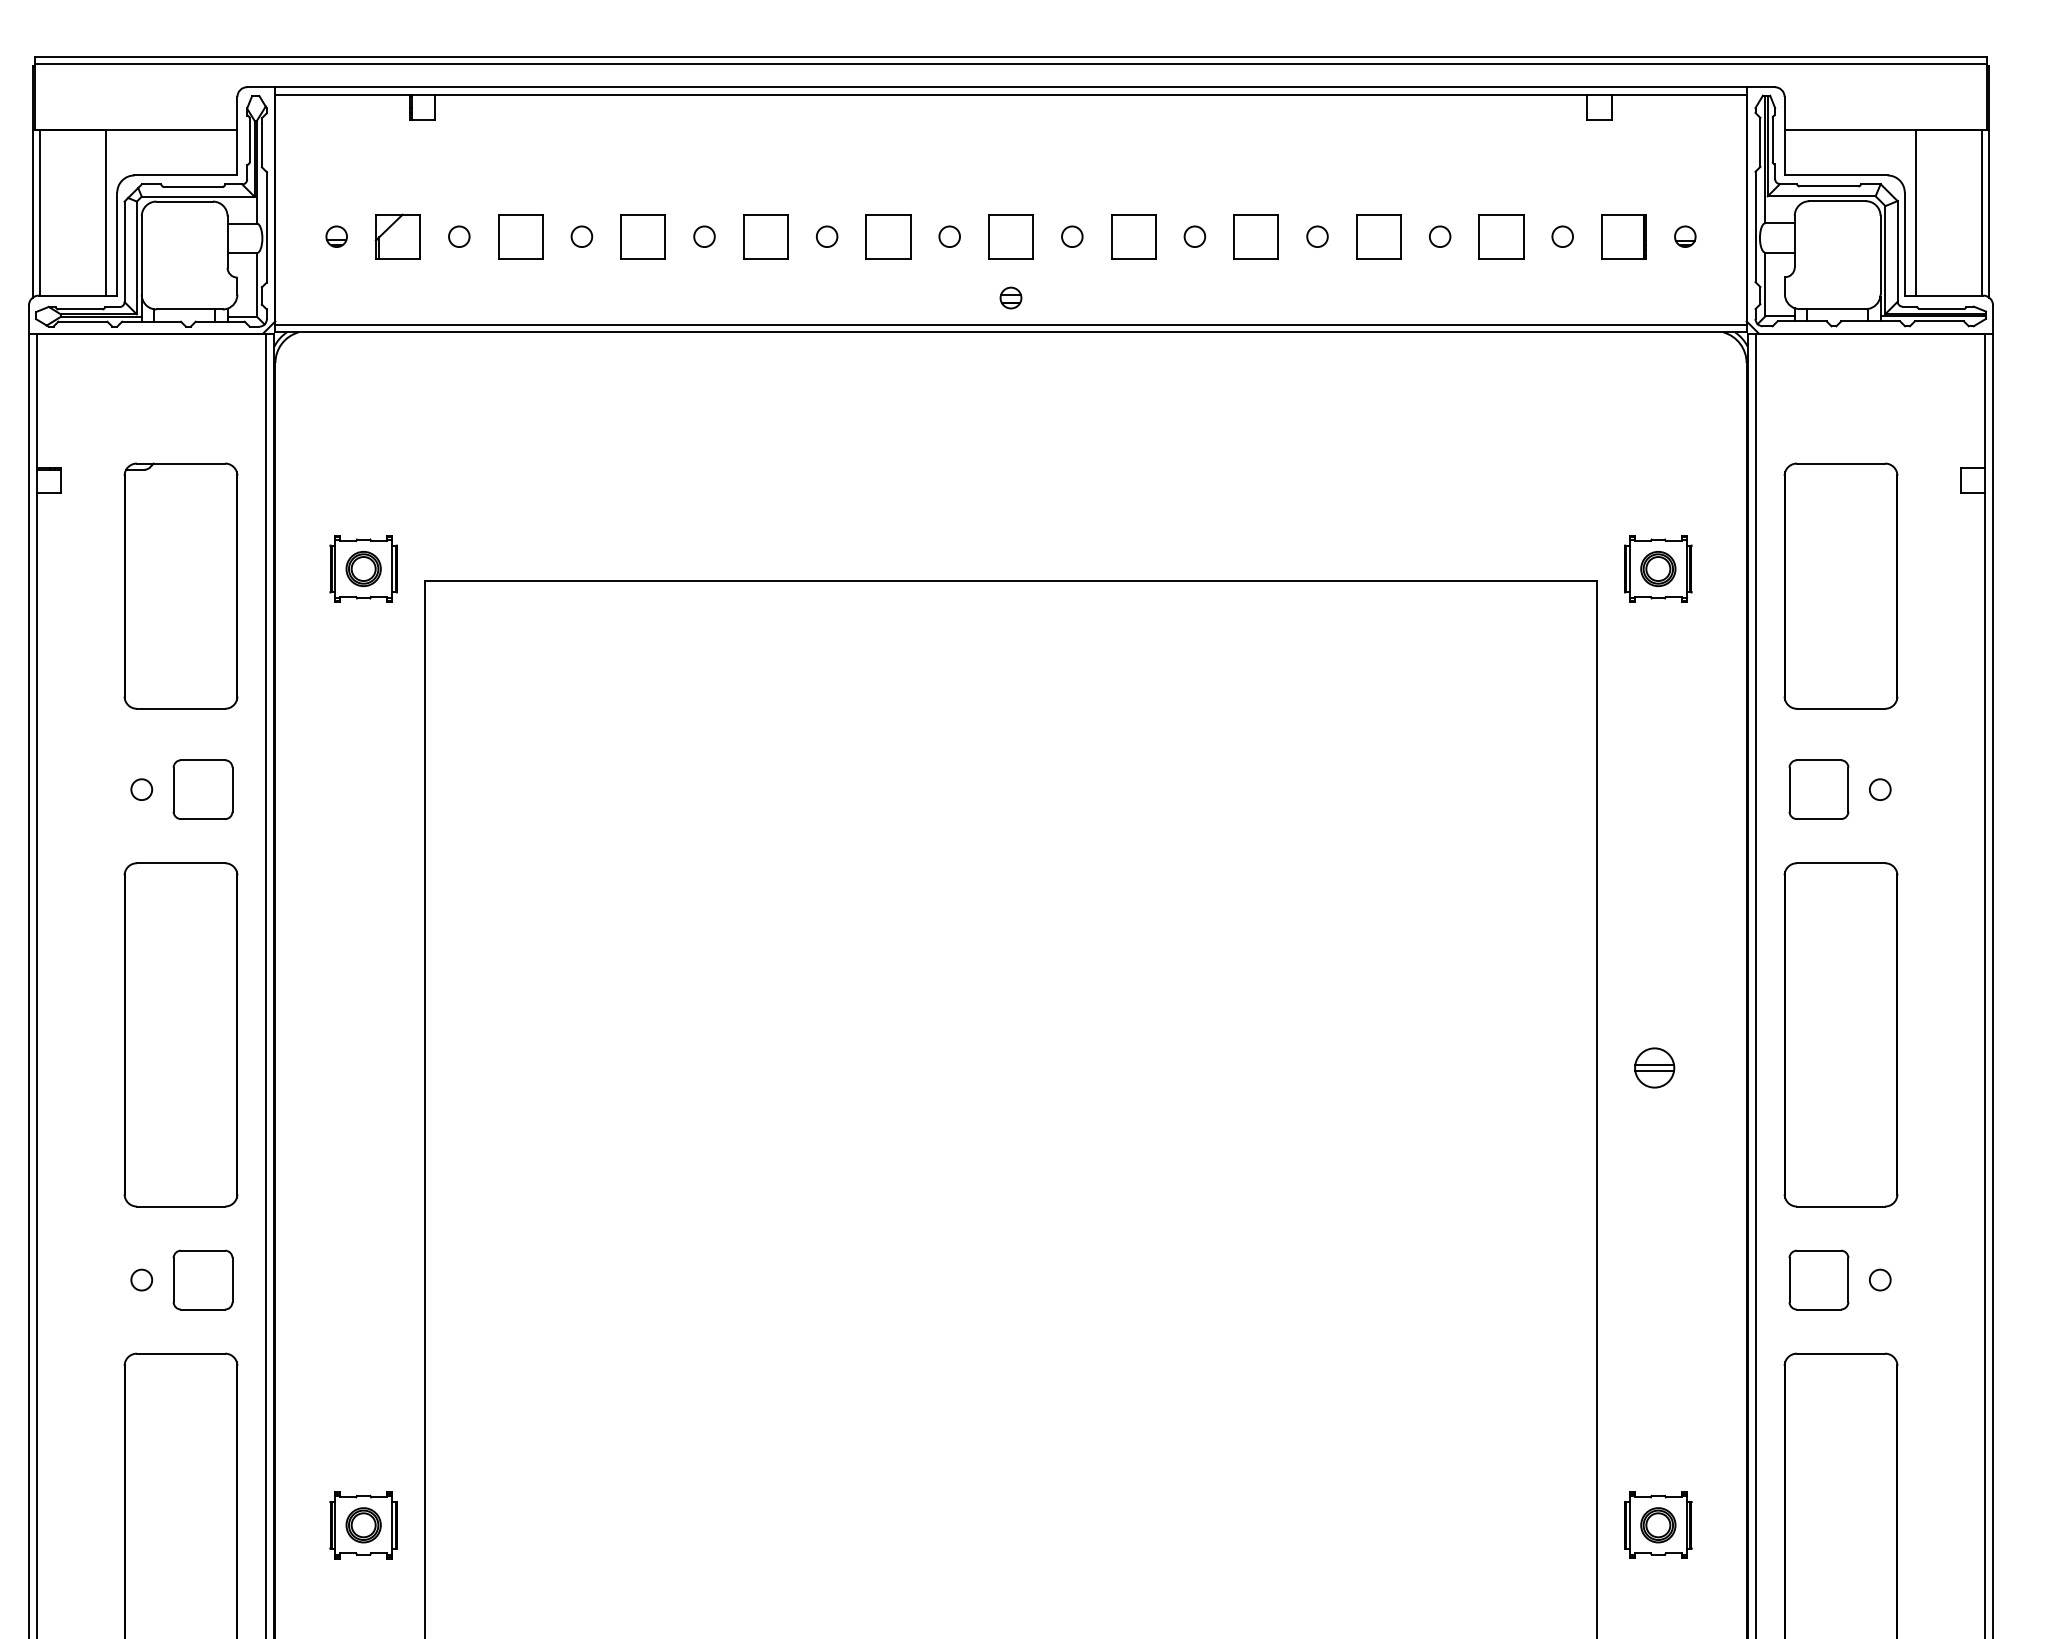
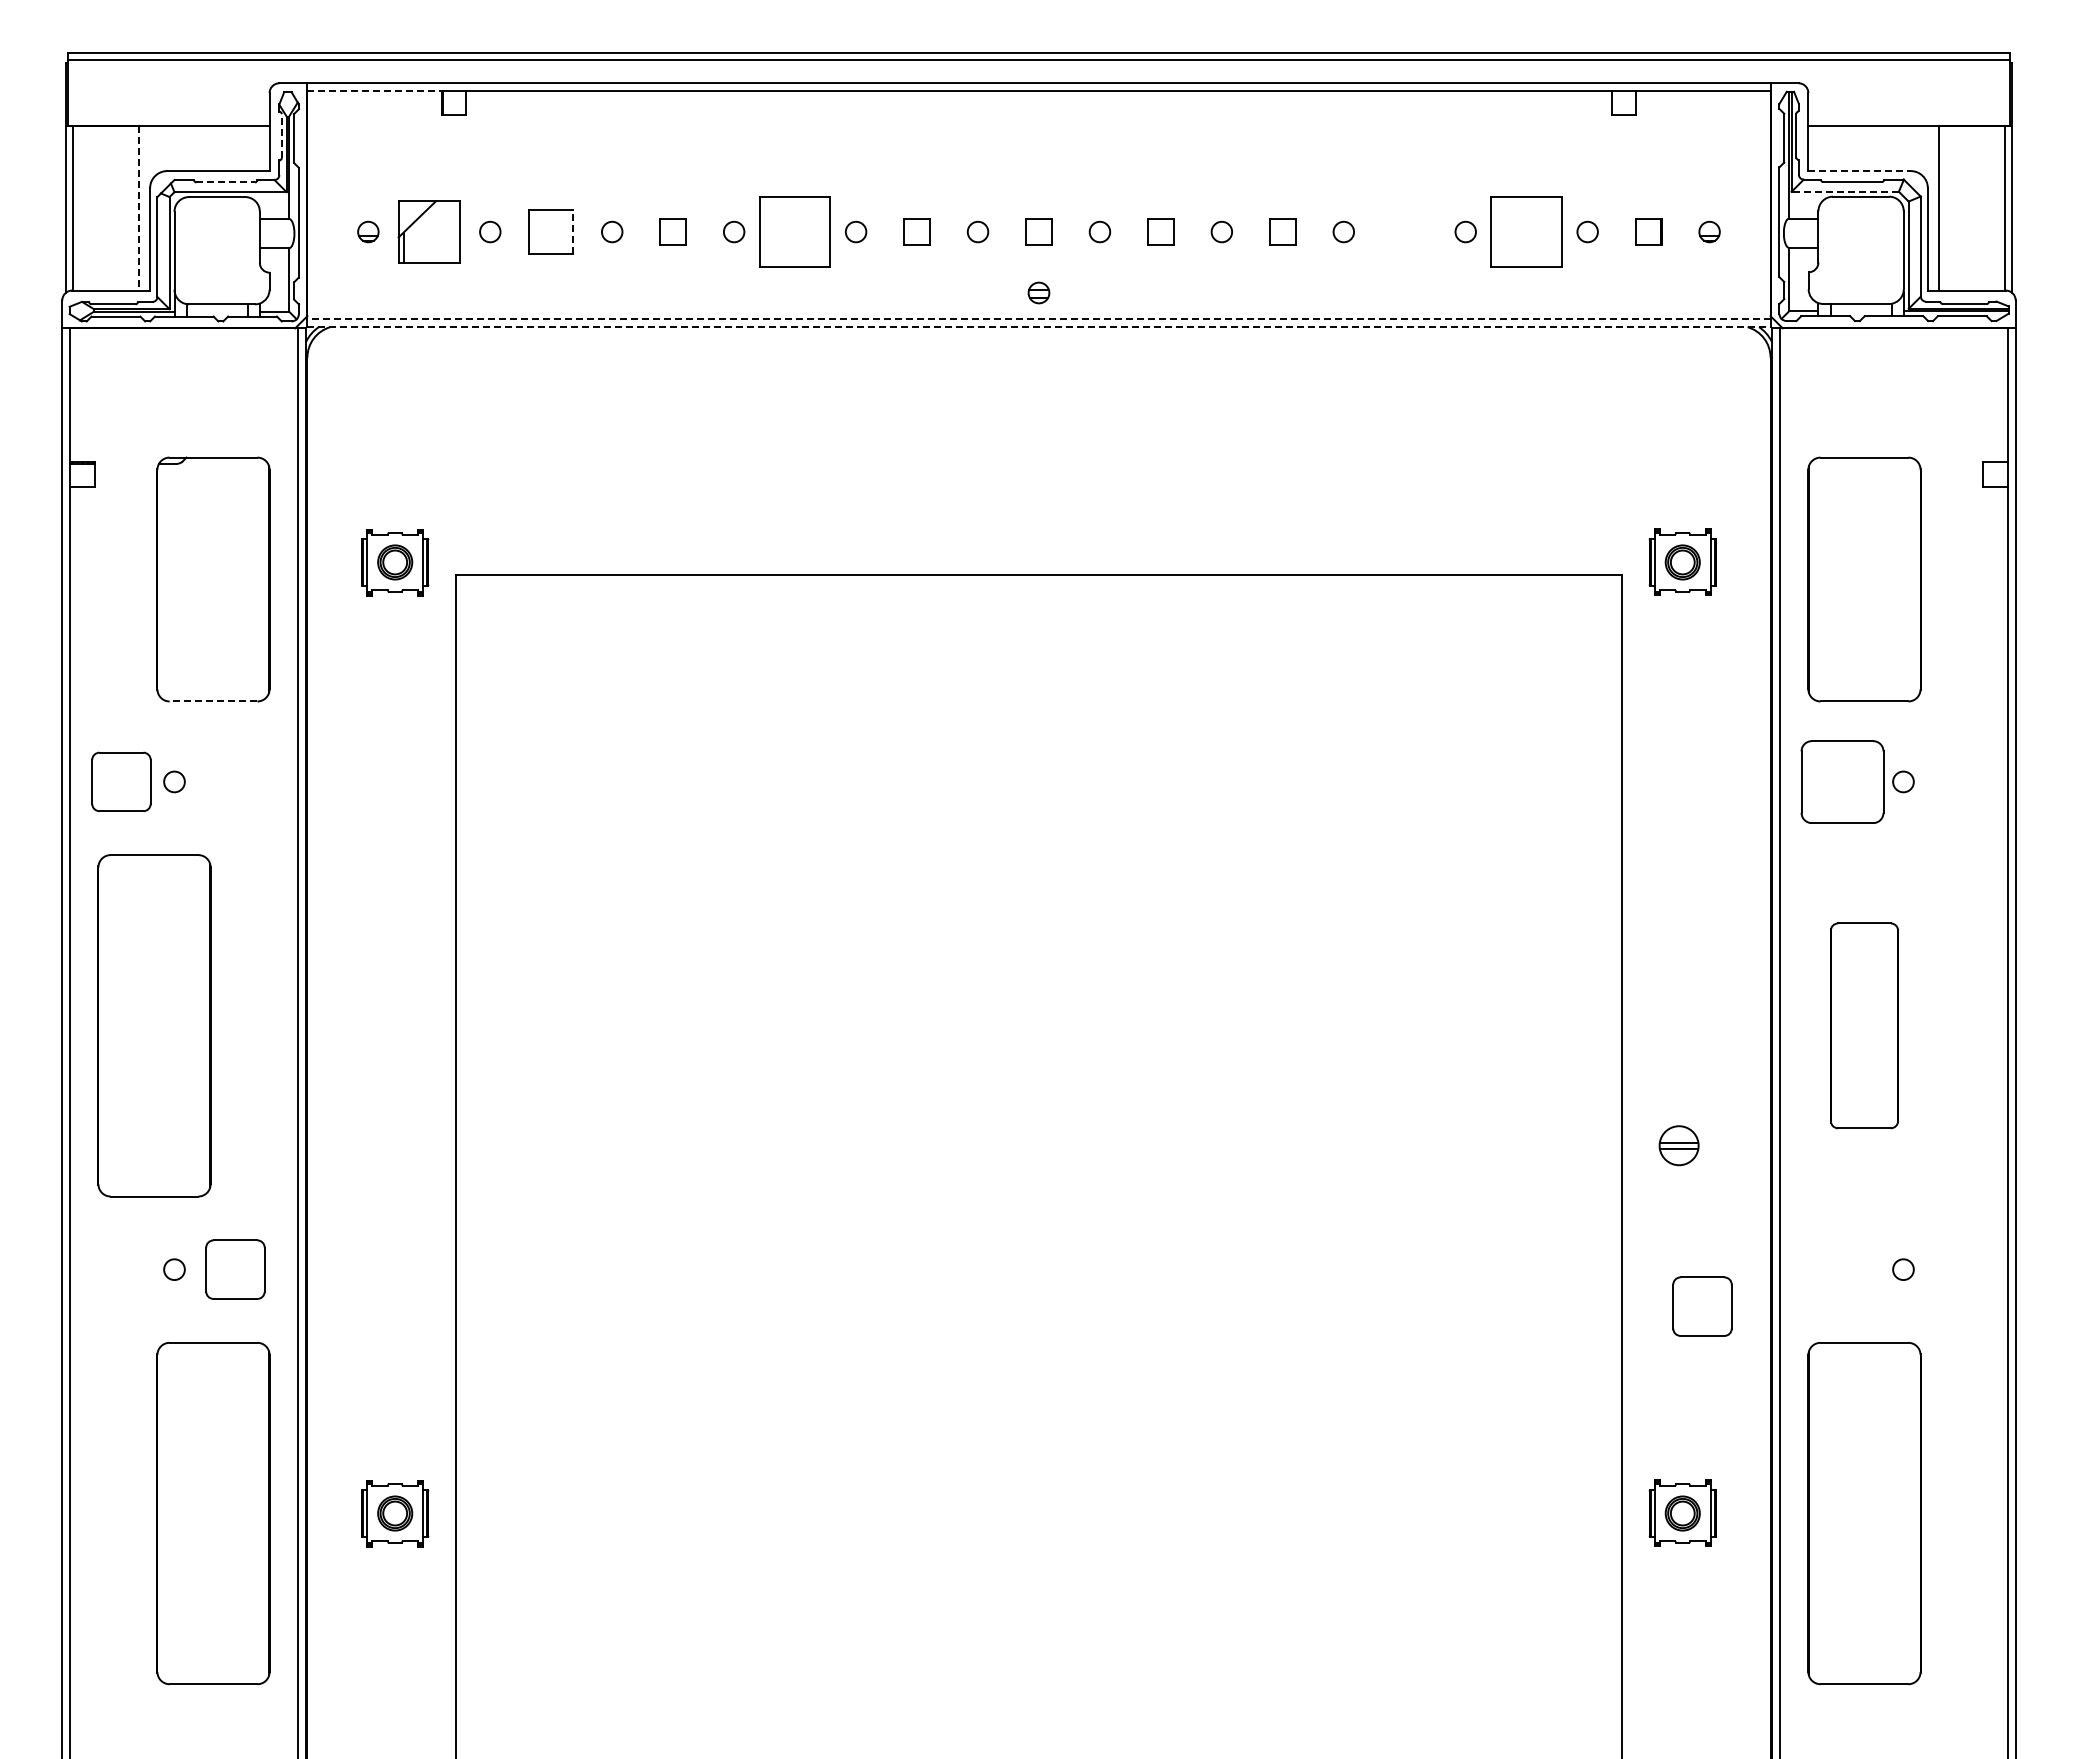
line: (342, 95) -> (374, 91), solid -> dashed
line: (249, 140) -> (281, 136), solid -> dashed
line: (1837, 175) -> (1860, 171), solid -> dashed
line: (194, 186) -> (226, 182), solid -> dashed
line: (1821, 195) -> (1845, 191), solid -> dashed
line: (106, 213) -> (139, 208), solid -> dashed
part: (397, 236) -> (428, 231), size x1.4
part: (642, 236) -> (672, 231), size x0.6
part: (765, 236) -> (794, 231), size x1.6
part: (887, 236) -> (916, 231), size x0.6
part: (1010, 236) -> (1038, 231), size x0.6
part: (1133, 236) -> (1160, 231), size x0.6
part: (1255, 236) -> (1282, 231), size x0.6
part: (1378, 236) -> (1404, 231), removed
part: (1501, 236) -> (1526, 231), size x1.6
part: (1623, 236) -> (1648, 231), size x0.6
line: (542, 237) -> (573, 232), solid -> dashed
line: (1010, 324) -> (1038, 319), solid -> dashed
line: (1010, 332) -> (1038, 327), solid -> dashed
line: (180, 708) -> (213, 701), solid -> dashed
part: (203, 789) -> (121, 781), moved
part: (1818, 789) -> (1842, 781), size x1.4
part: (180, 1034) -> (154, 1025), moved
part: (1841, 1034) -> (1864, 1025), size x0.6
part: (1654, 1067) -> (1678, 1145), moved
part: (1818, 1279) -> (1702, 1306), moved

